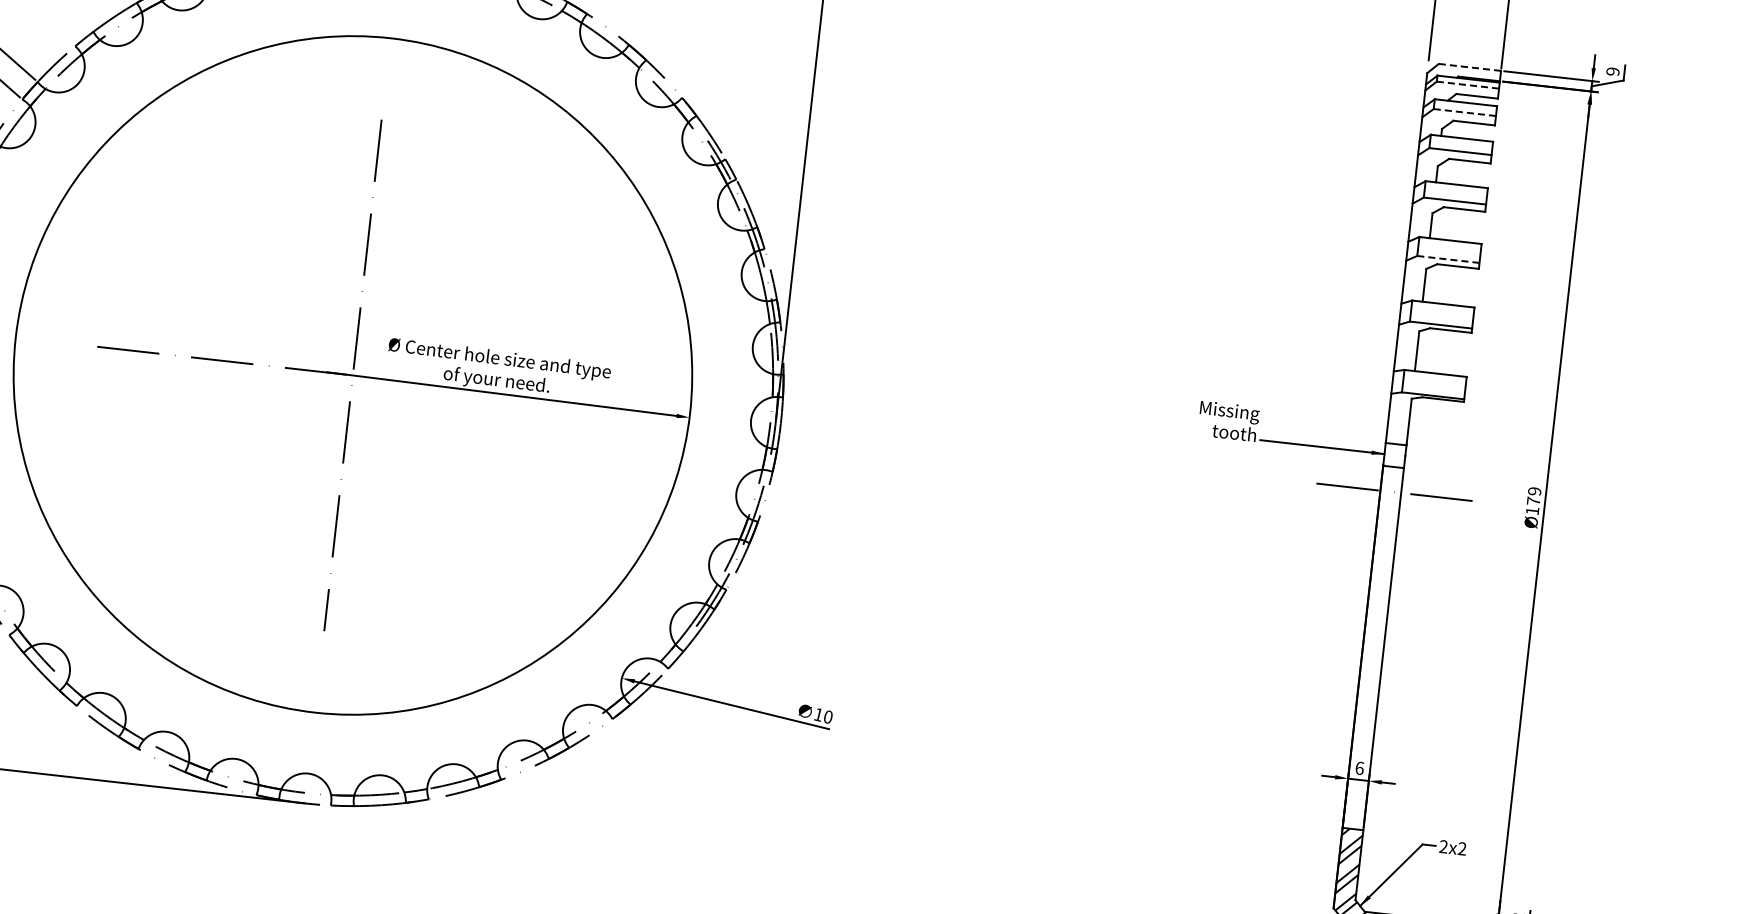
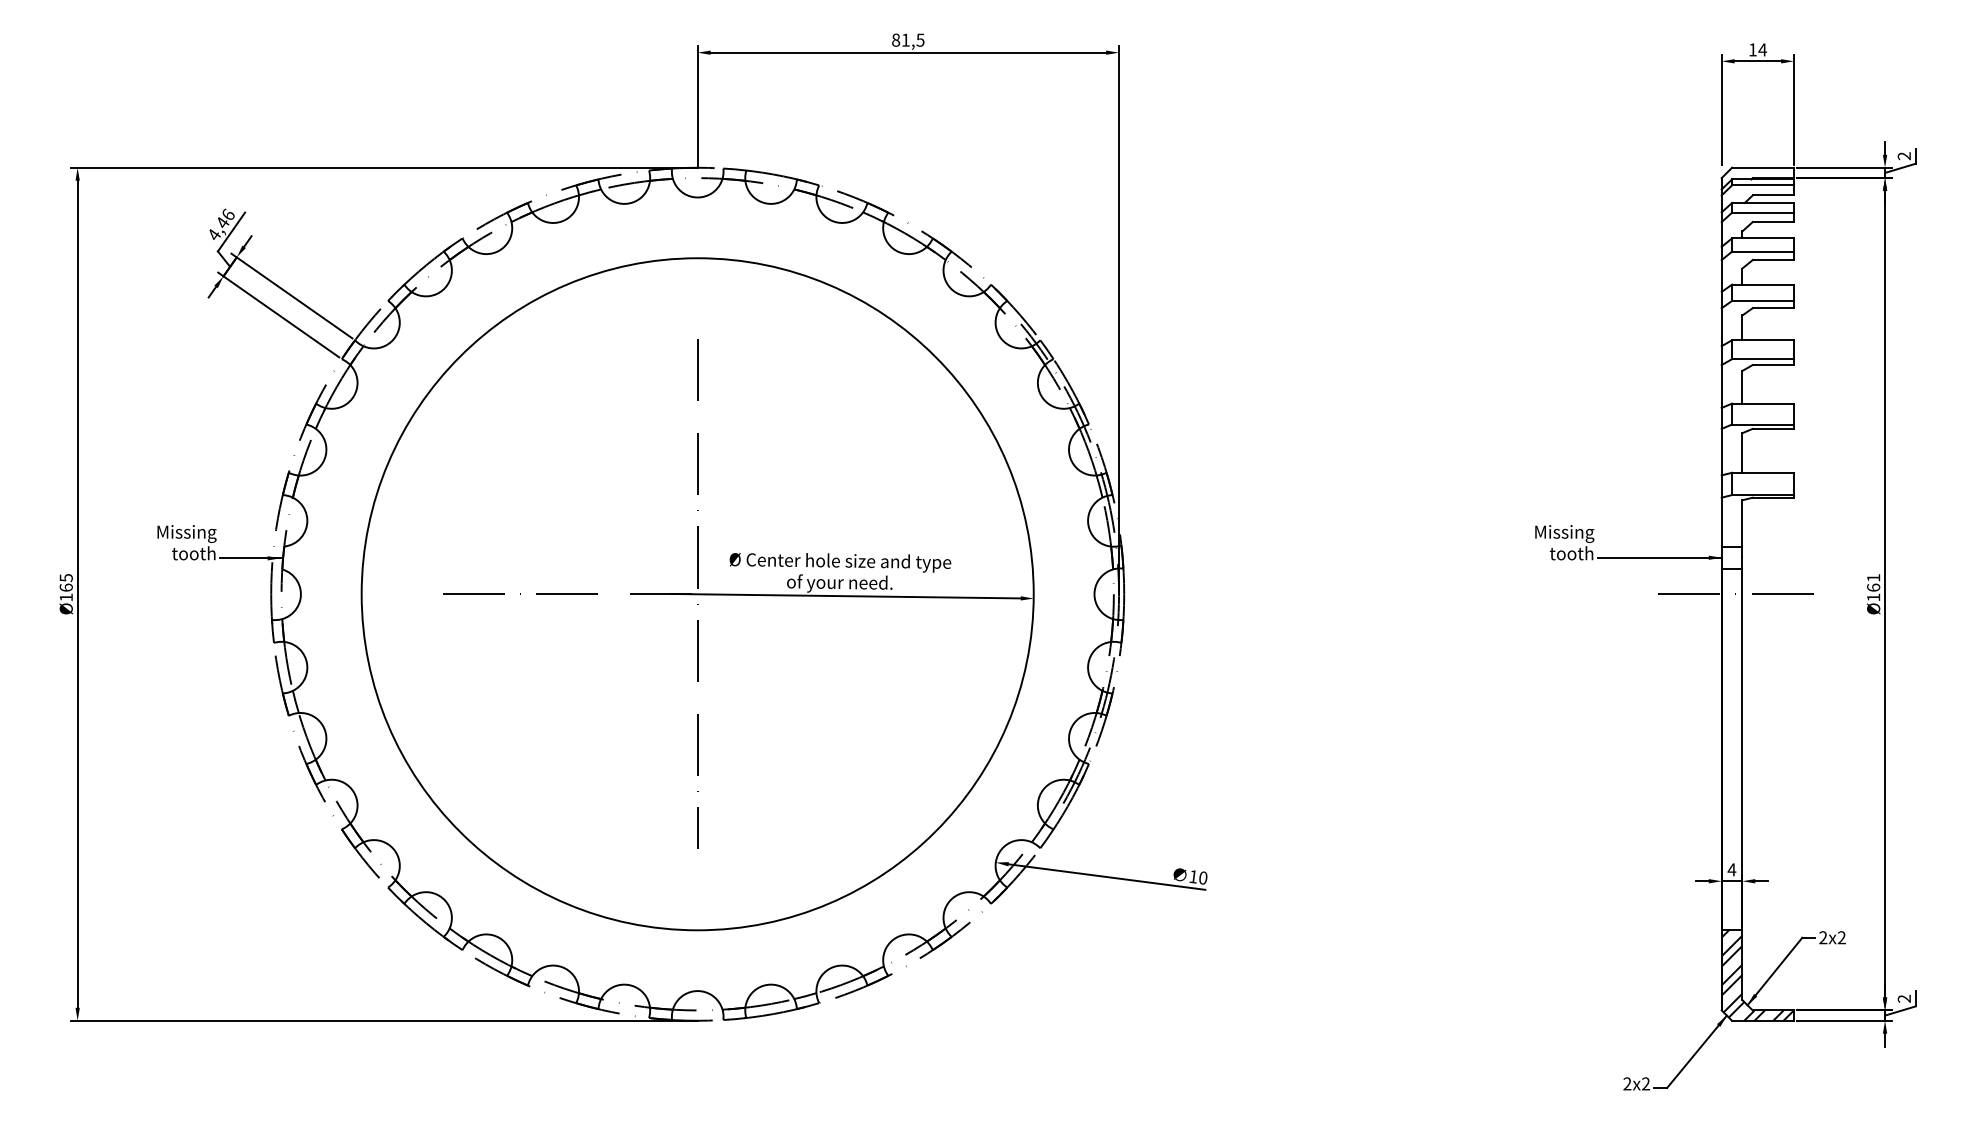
line: (1470, 67) -> (1763, 167), dashed -> solid
text: (1613, 72) -> (1904, 156), 9 -> 2
line: (1468, 85) -> (1763, 185), dashed -> solid
line: (1465, 112) -> (1763, 212), dashed -> solid
line: (1448, 259) -> (1763, 359), dashed -> solid
text: (1534, 495) -> (1873, 582), Ø179 -> Ø161
text: (1359, 767) -> (1731, 869), 6 -> 4

